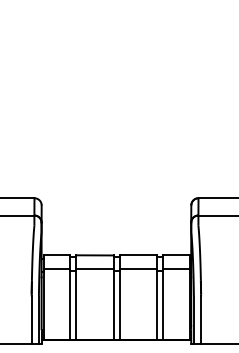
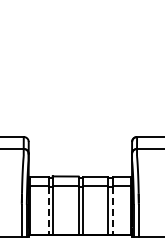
line: (70, 304) -> (48, 210), solid -> dashed
line: (162, 304) -> (112, 210), solid -> dashed

